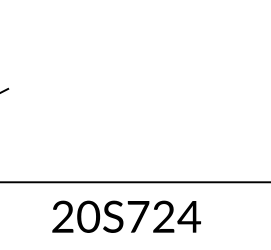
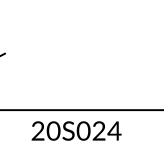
text: (137, 215) -> (83, 130), 20S724 -> 20S024

